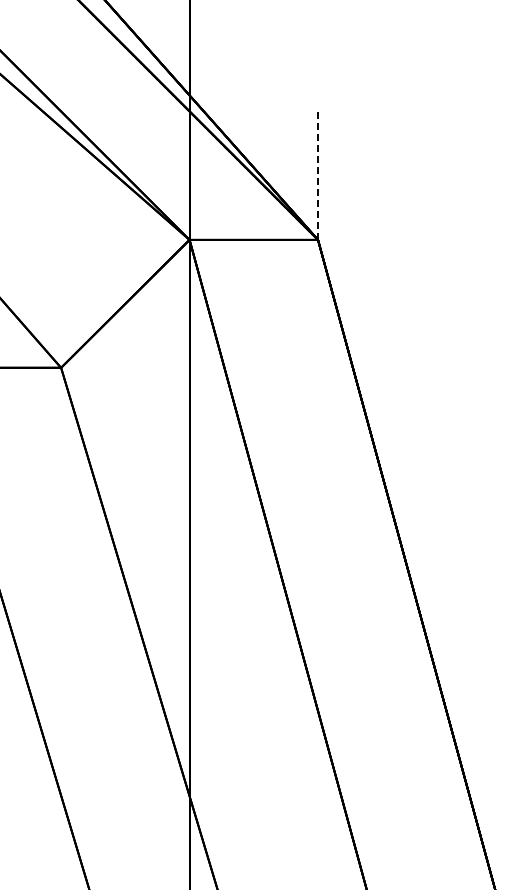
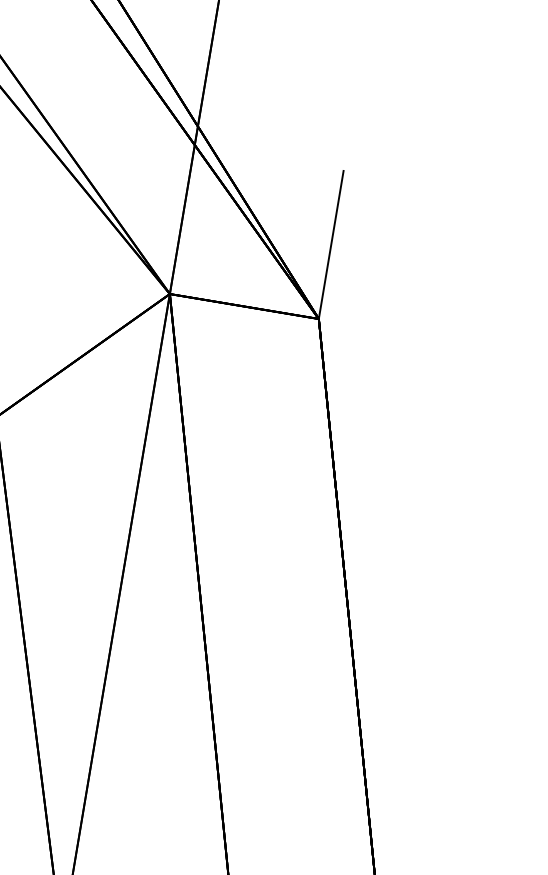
line: (318, 175) -> (331, 244), dashed -> solid

